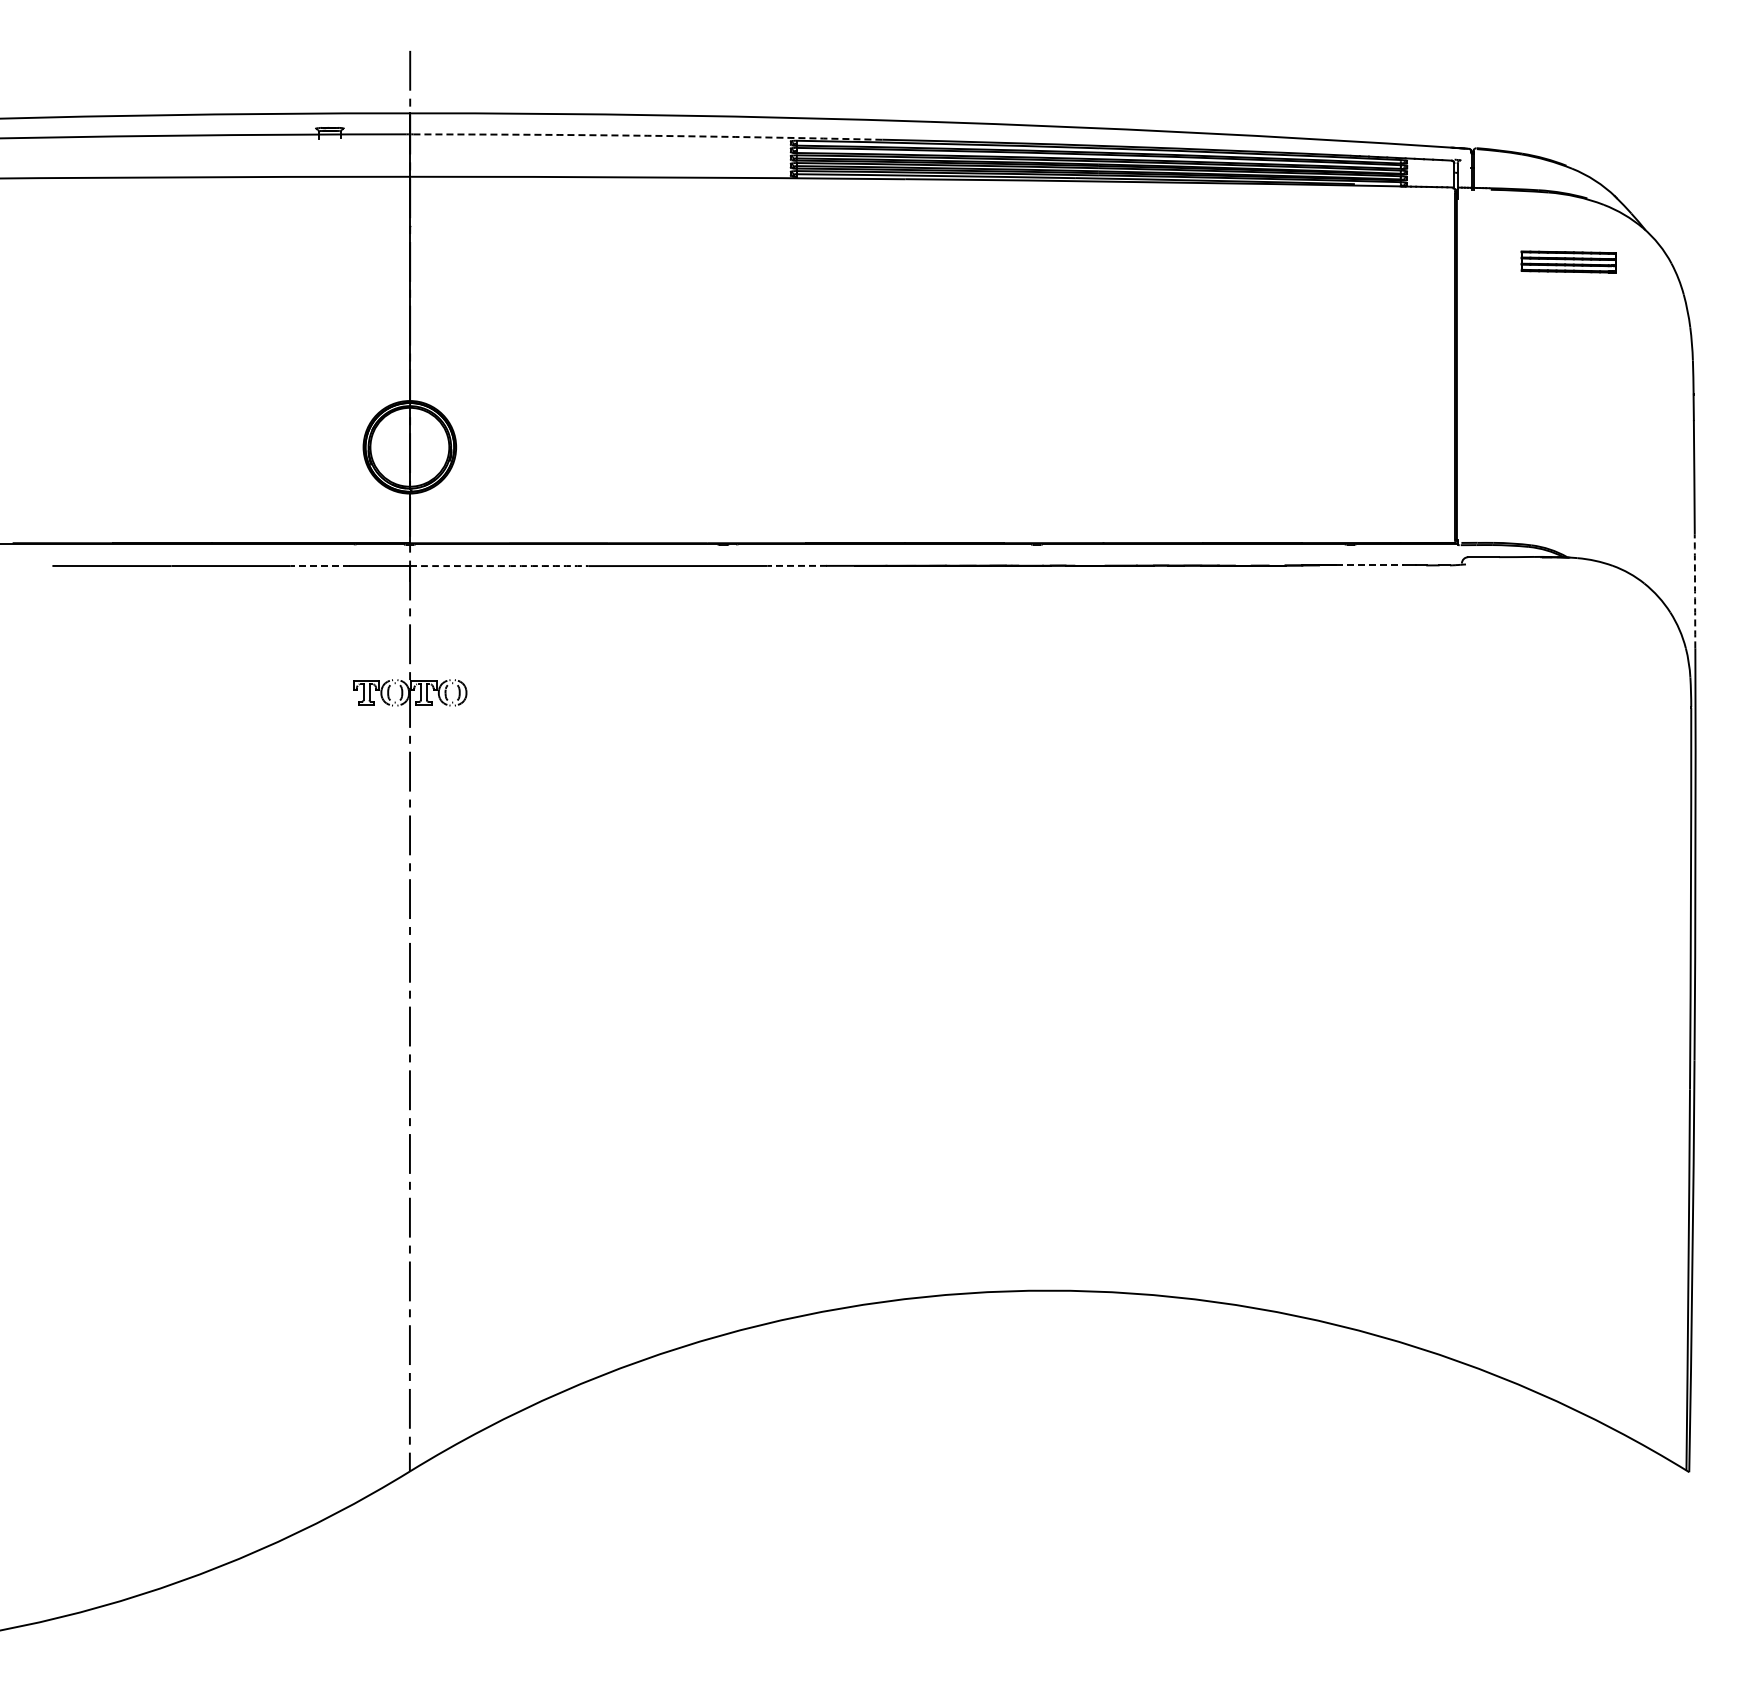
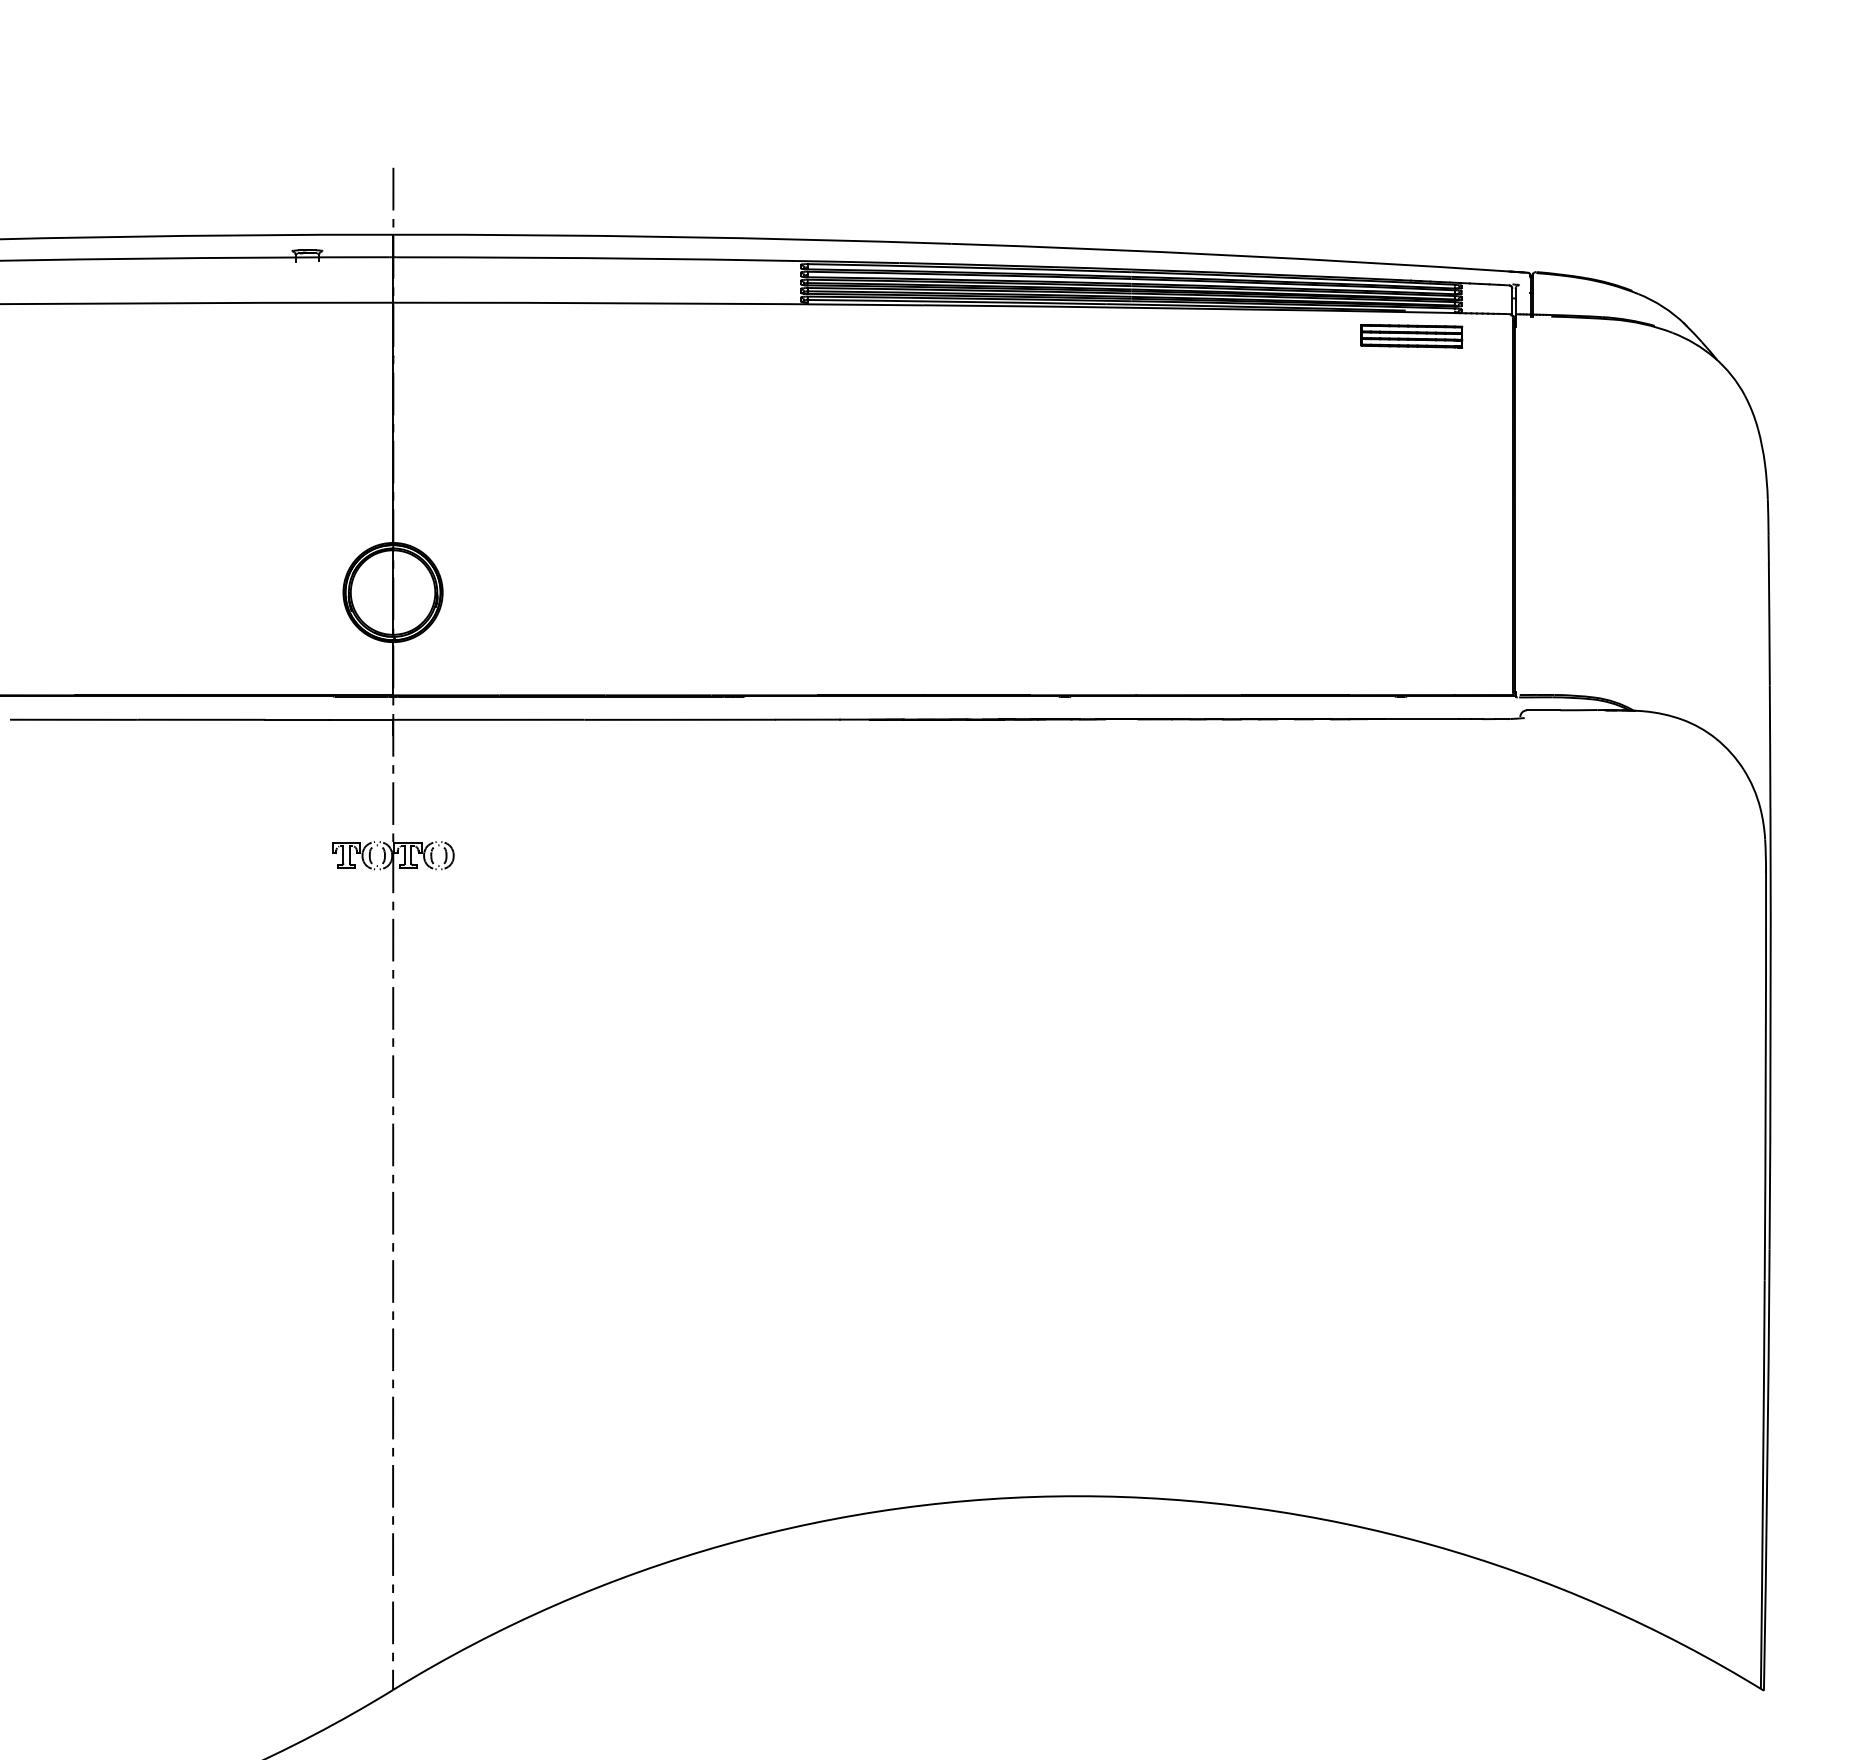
arc: (647, 135) -> (647, 258), dashed -> solid
part: (1568, 261) -> (1411, 335), moved
line: (797, 565) -> (808, 719), dashed -> solid
line: (1370, 565) -> (1422, 719), dashed -> solid
line: (320, 566) -> (297, 720), dashed -> solid
arc: (499, 566) -> (489, 720), dashed -> solid
arc: (1695, 591) -> (1770, 747), dashed -> solid

